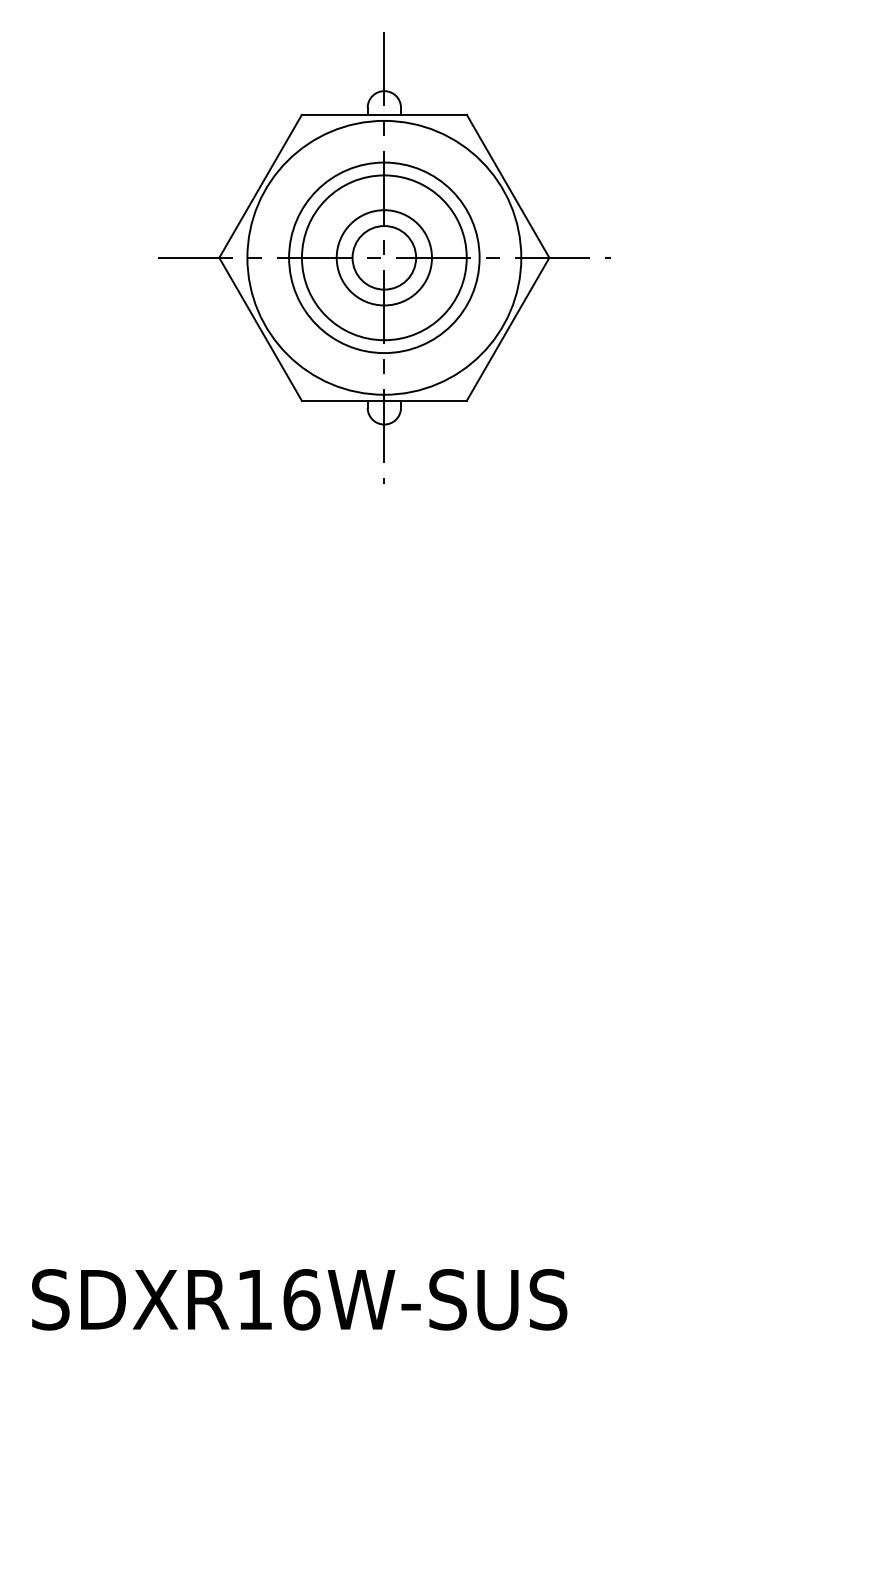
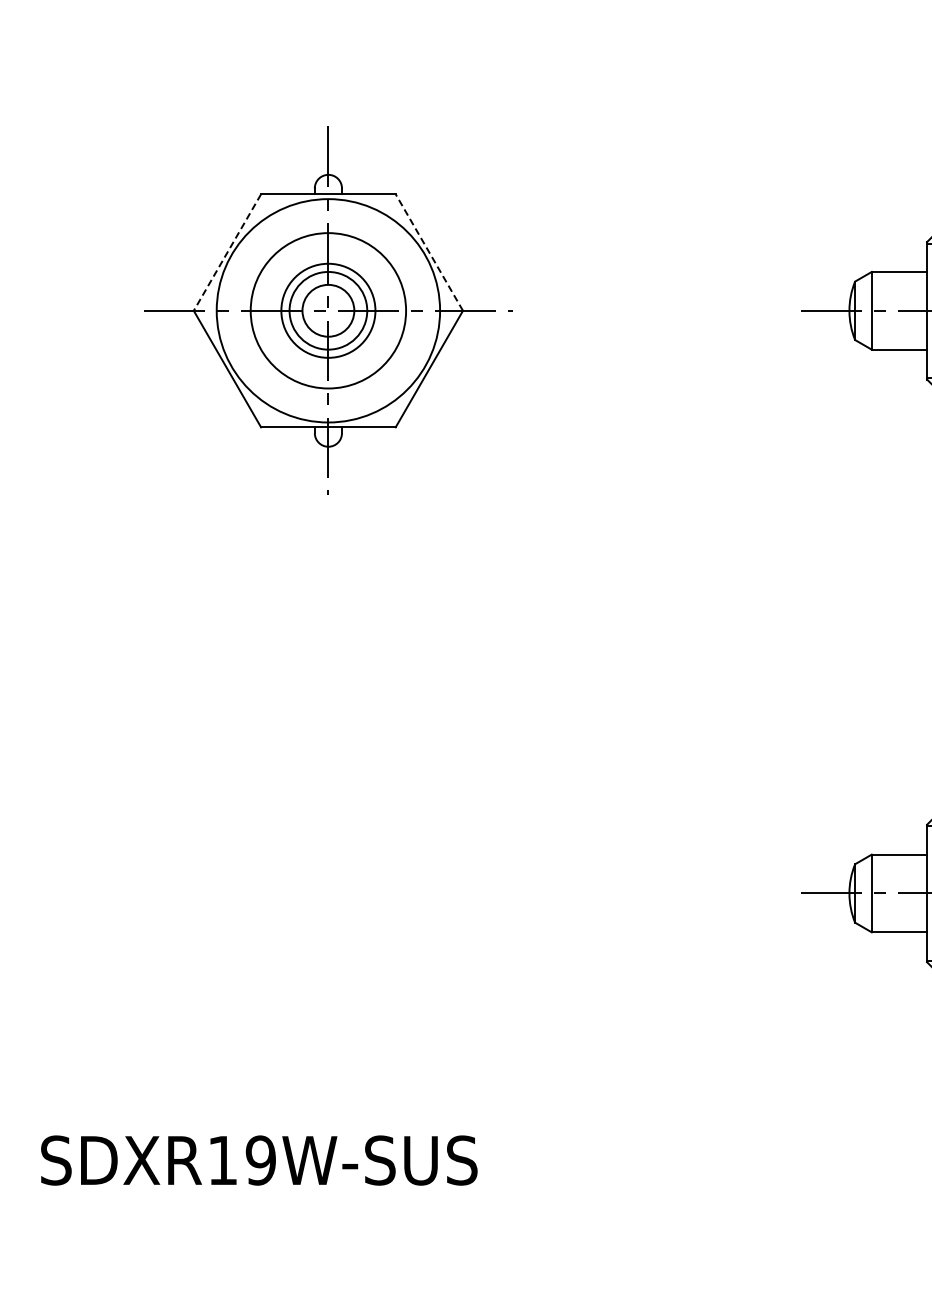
line: (260, 186) -> (227, 252), solid -> dashed
line: (508, 186) -> (429, 252), solid -> dashed
circle: (384, 257) -> (328, 310), size x0.7
text: (301, 1299) -> (260, 1160), SDXR16W-SUS -> SDXR19W-SUS

